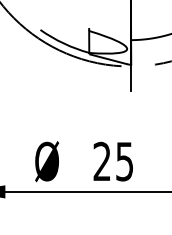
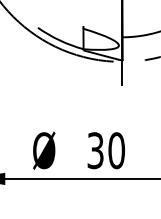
text: (113, 161) -> (106, 150), 25 -> 30

